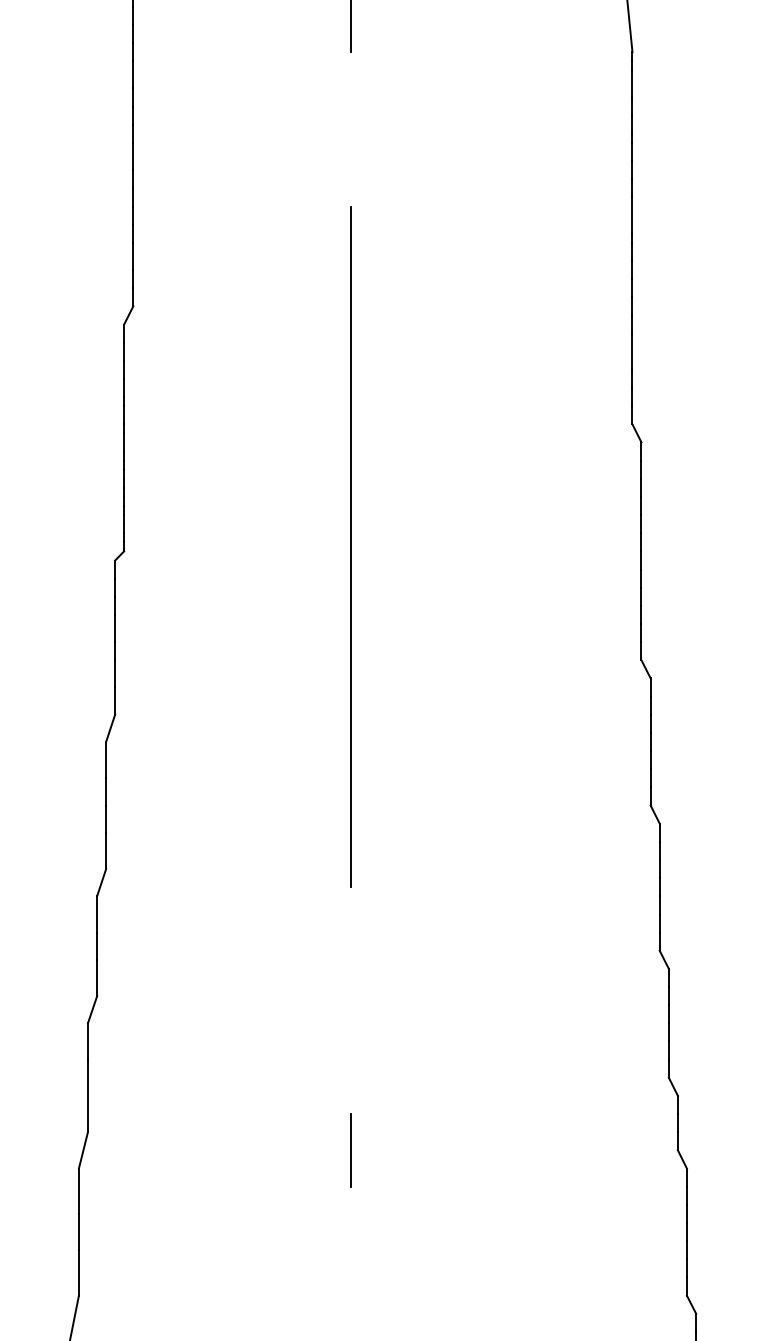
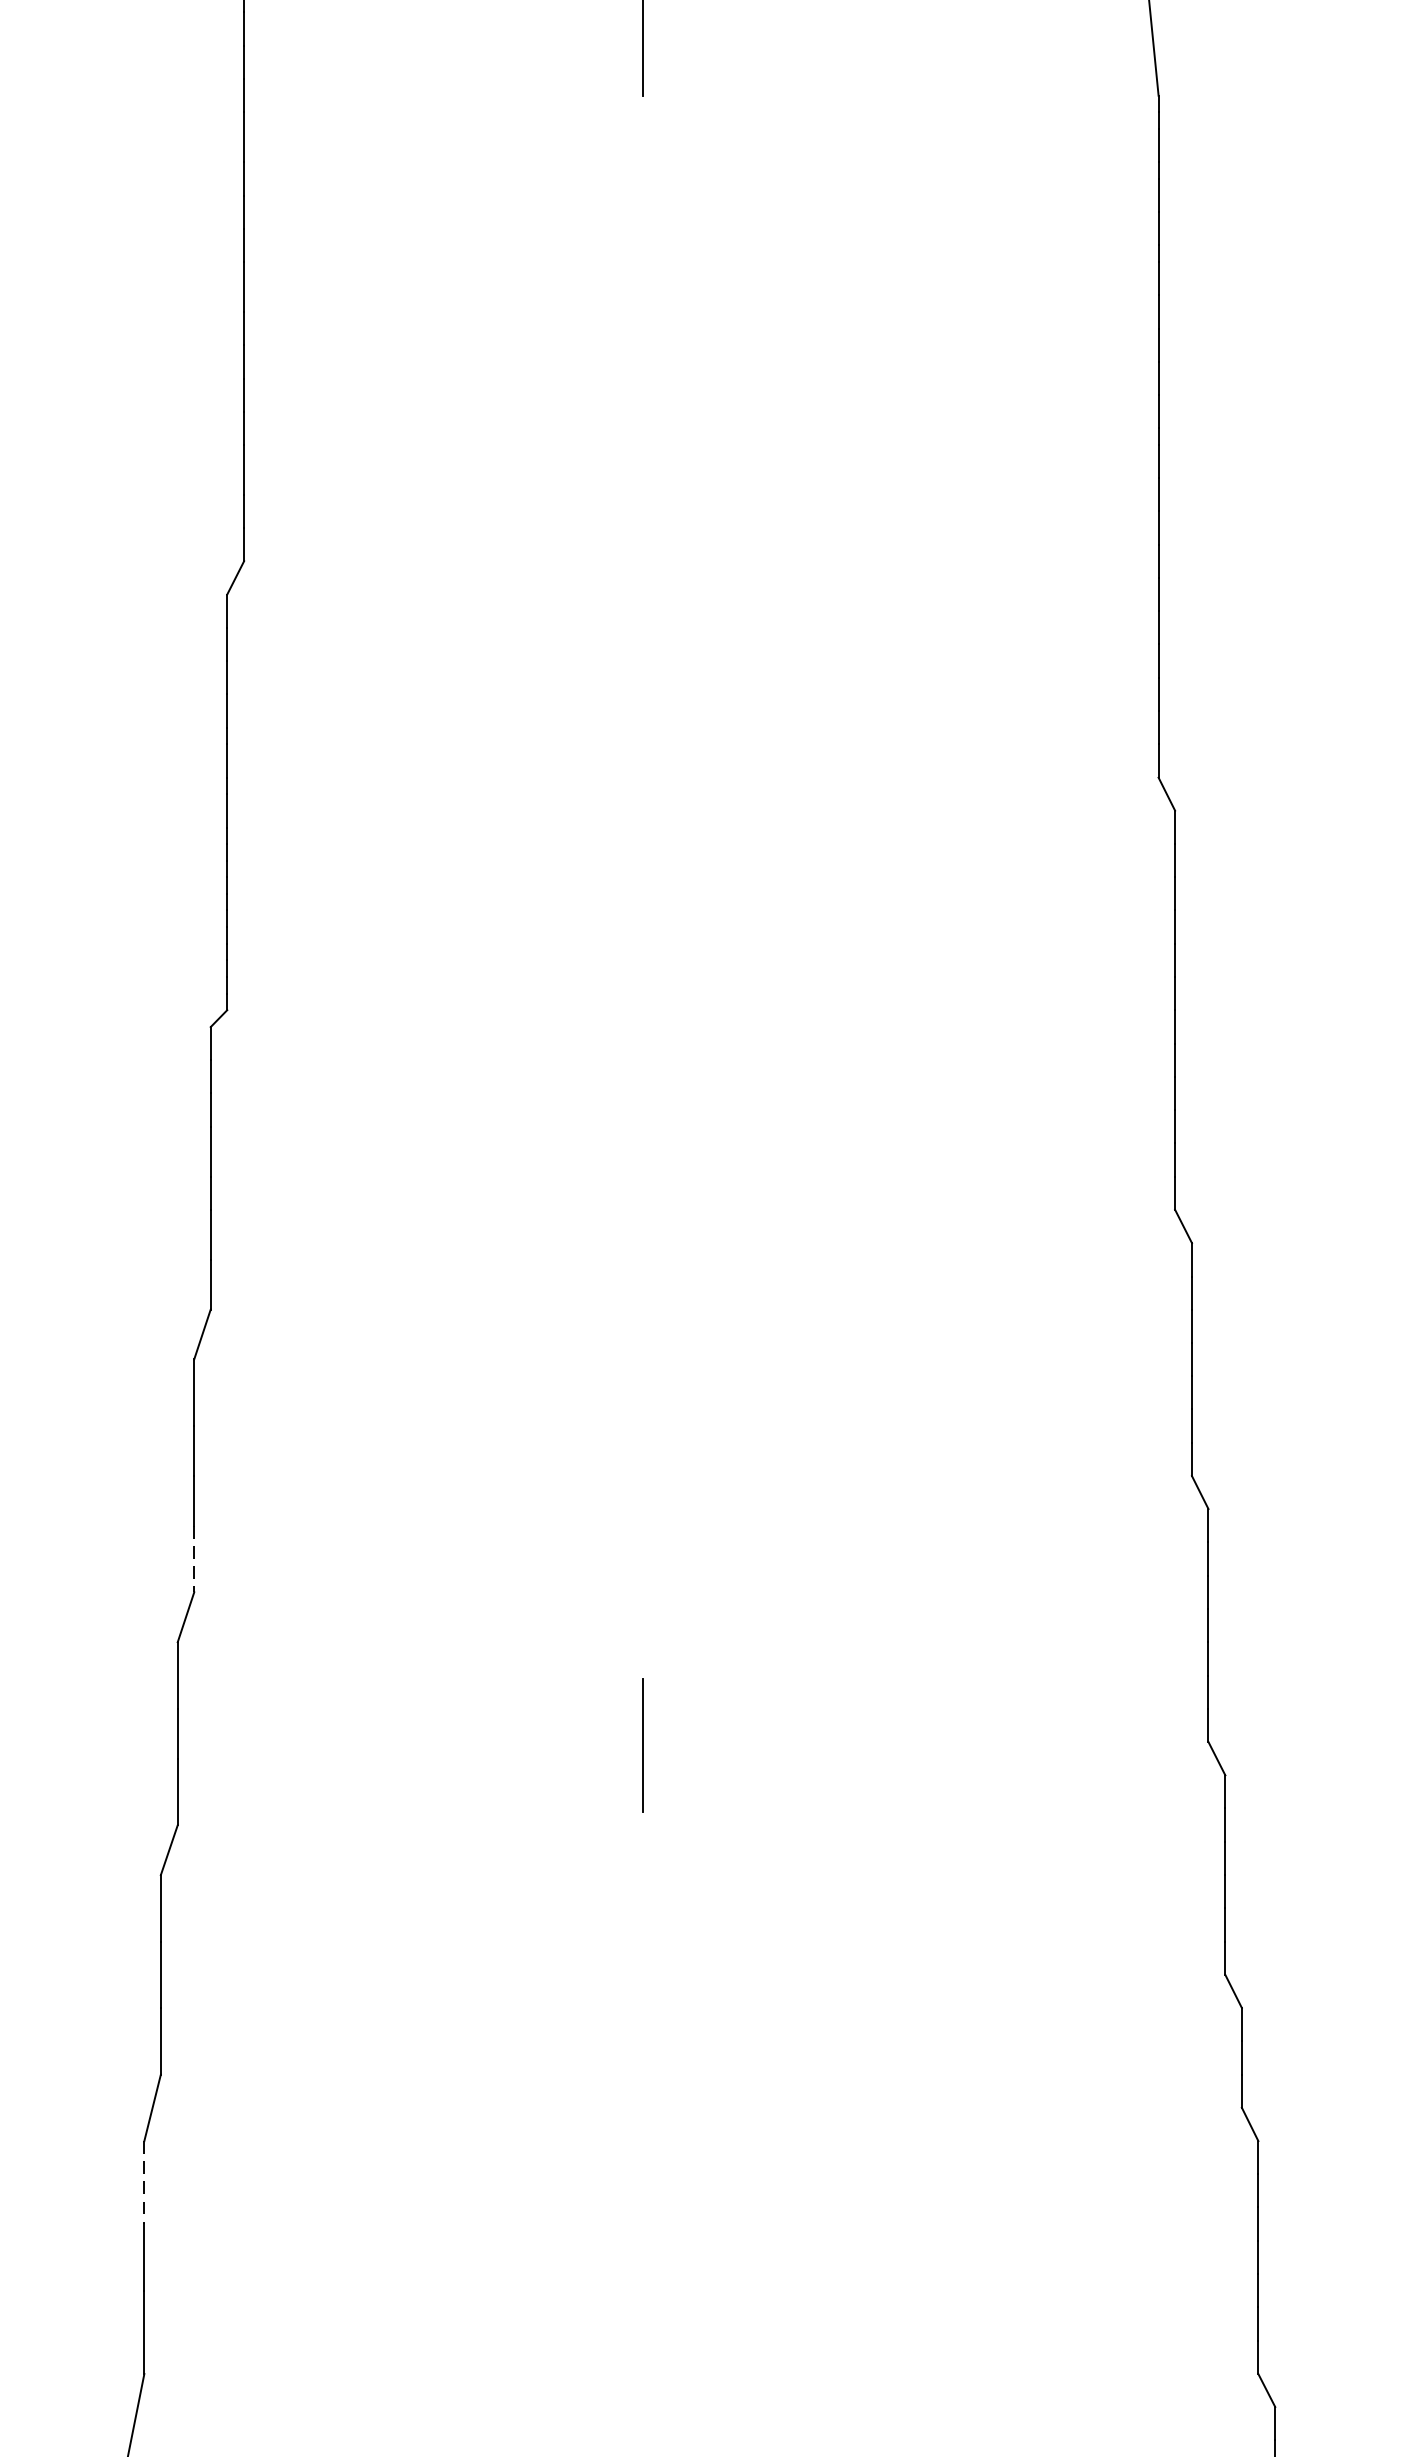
line: (351, 546) -> (643, 1001), removed
line: (106, 851) -> (194, 1560), solid -> dashed
line: (350, 1150) -> (641, 1745), moved
line: (78, 1191) -> (143, 2183), solid -> dashed

